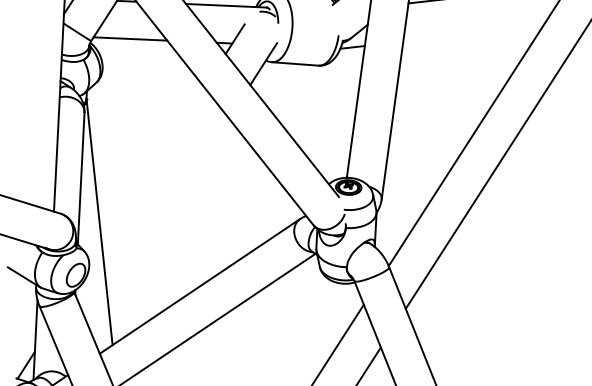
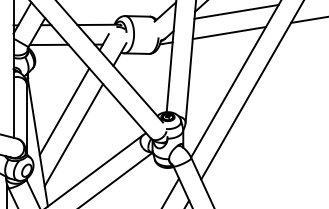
line: (471, 34) -> (228, 33), added
line: (153, 166) -> (64, 111), added
line: (167, 213) -> (73, 135), added

